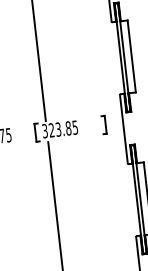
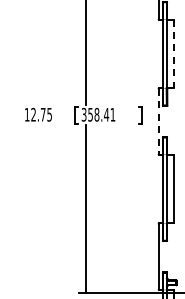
line: (131, 57) -> (173, 54), solid -> dashed
text: (63, 128) -> (101, 114), 323.85 -> 358.41
line: (123, 129) -> (158, 121), solid -> dashed

